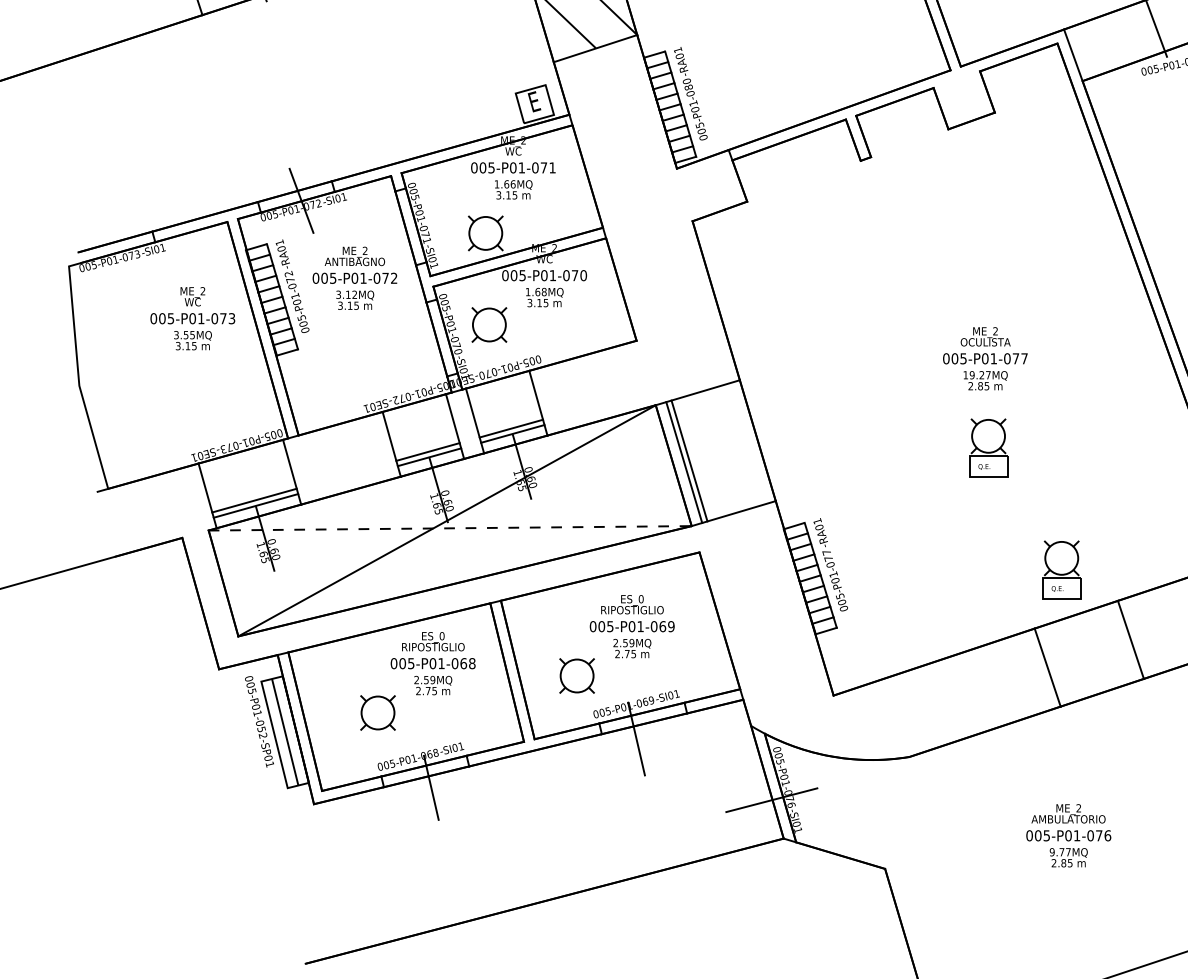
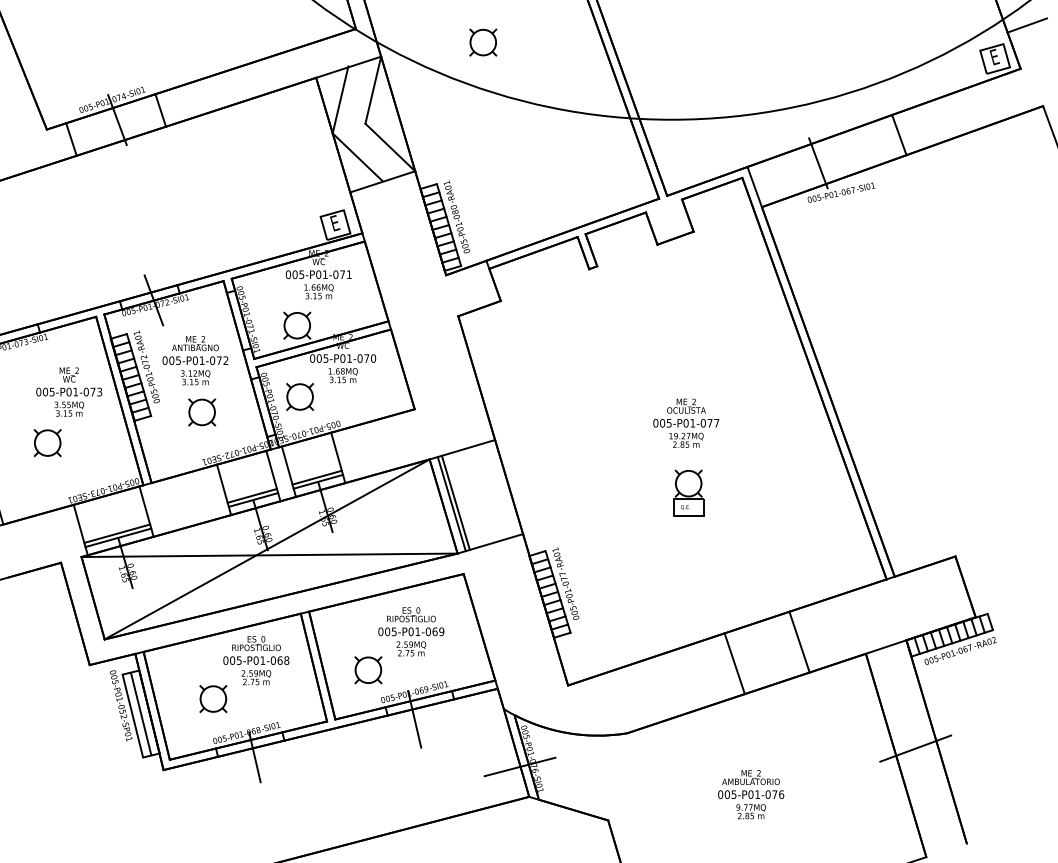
part: (364, 344) -> (202, 412), added
part: (164, 384) -> (47, 443), added
line: (451, 528) -> (270, 555), dashed -> solid
part: (1061, 569) -> (745, 587), removed

